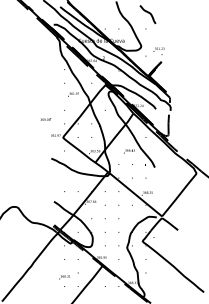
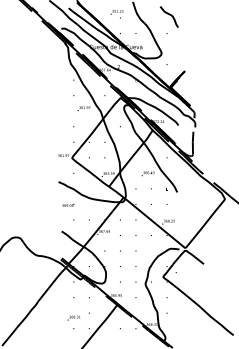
text: (158, 51) -> (116, 14), moved
text: (46, 119) -> (68, 205), moved

